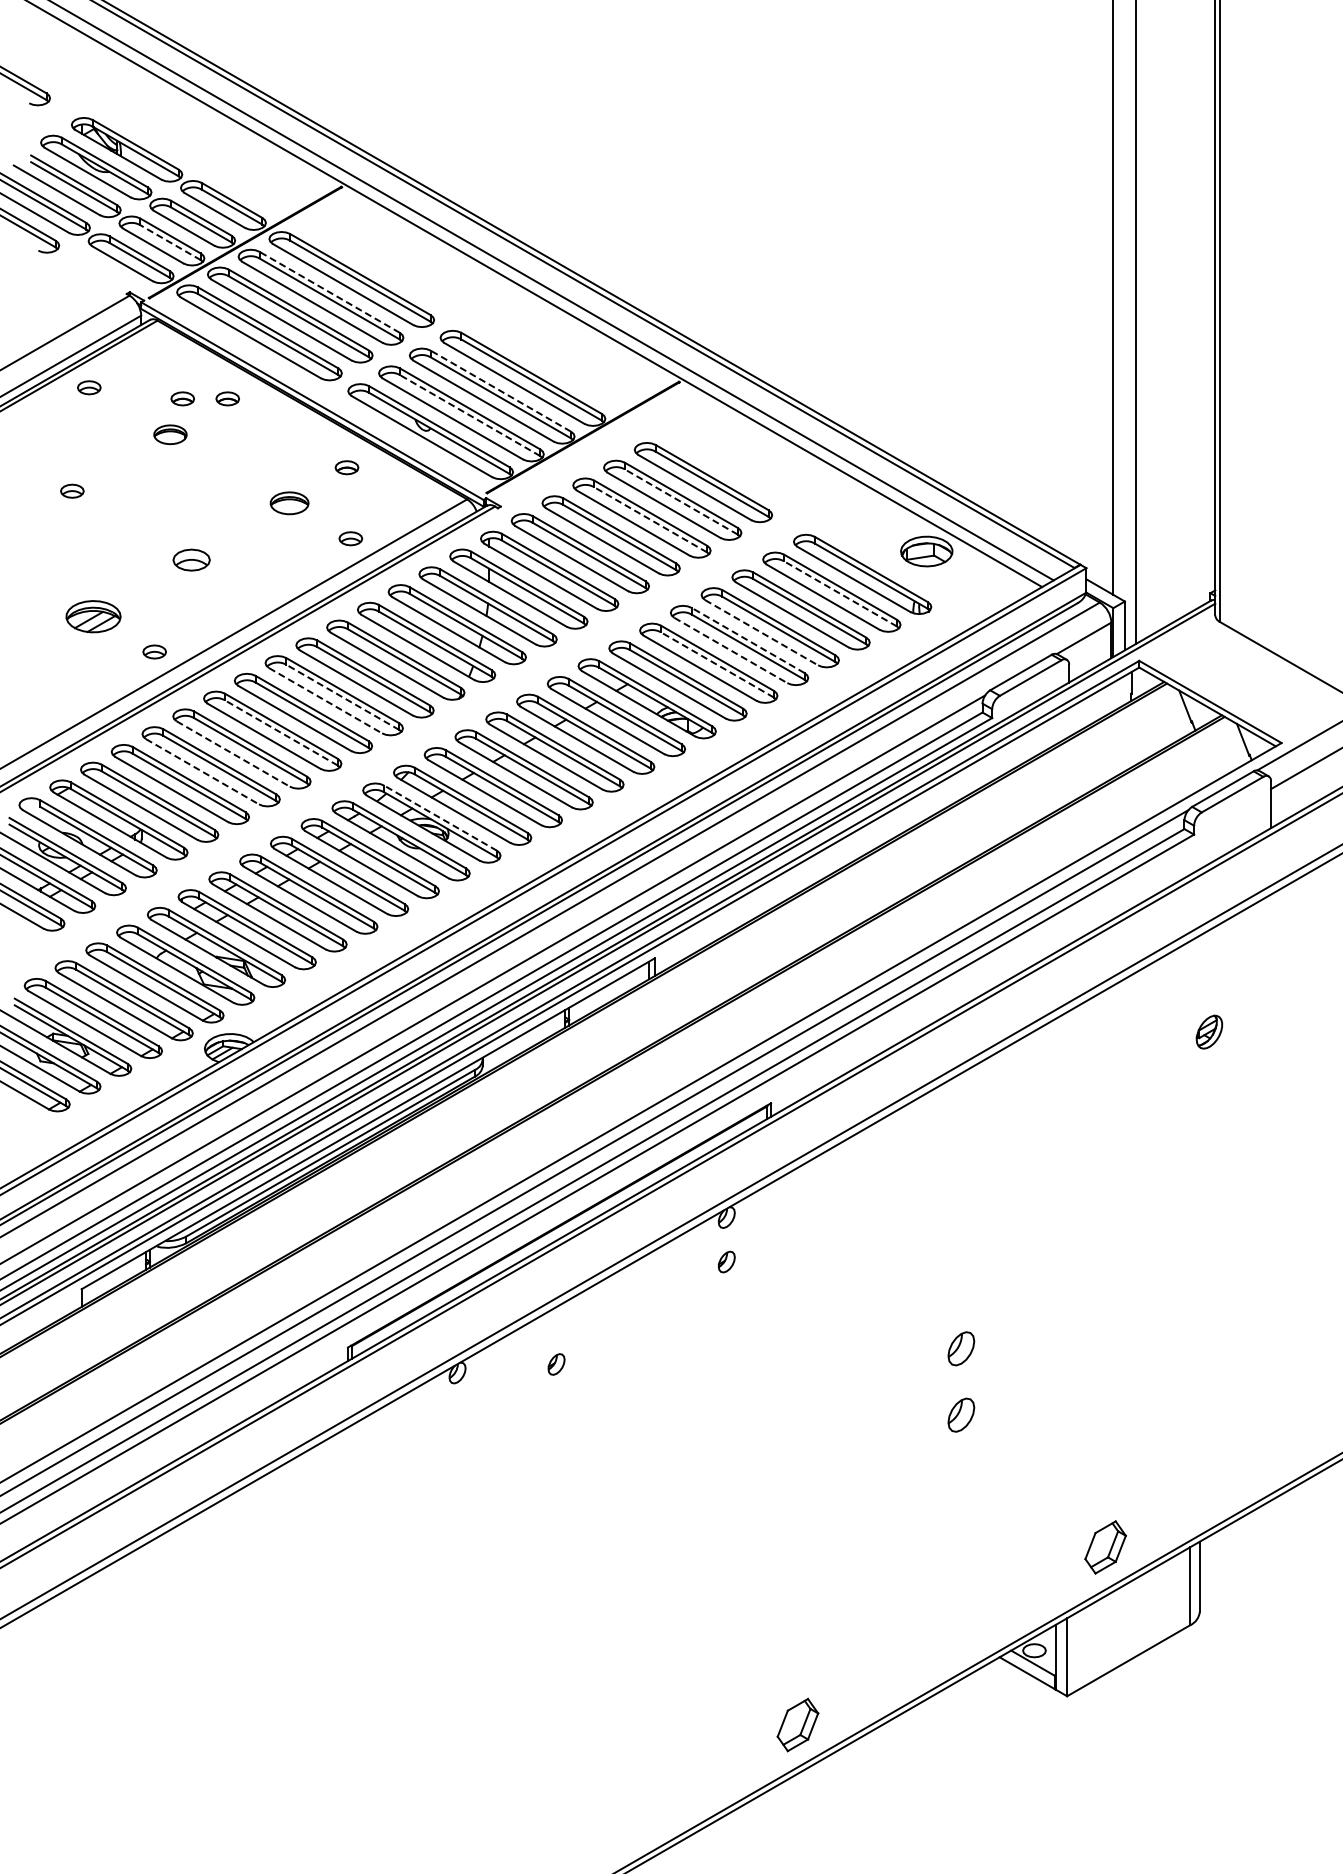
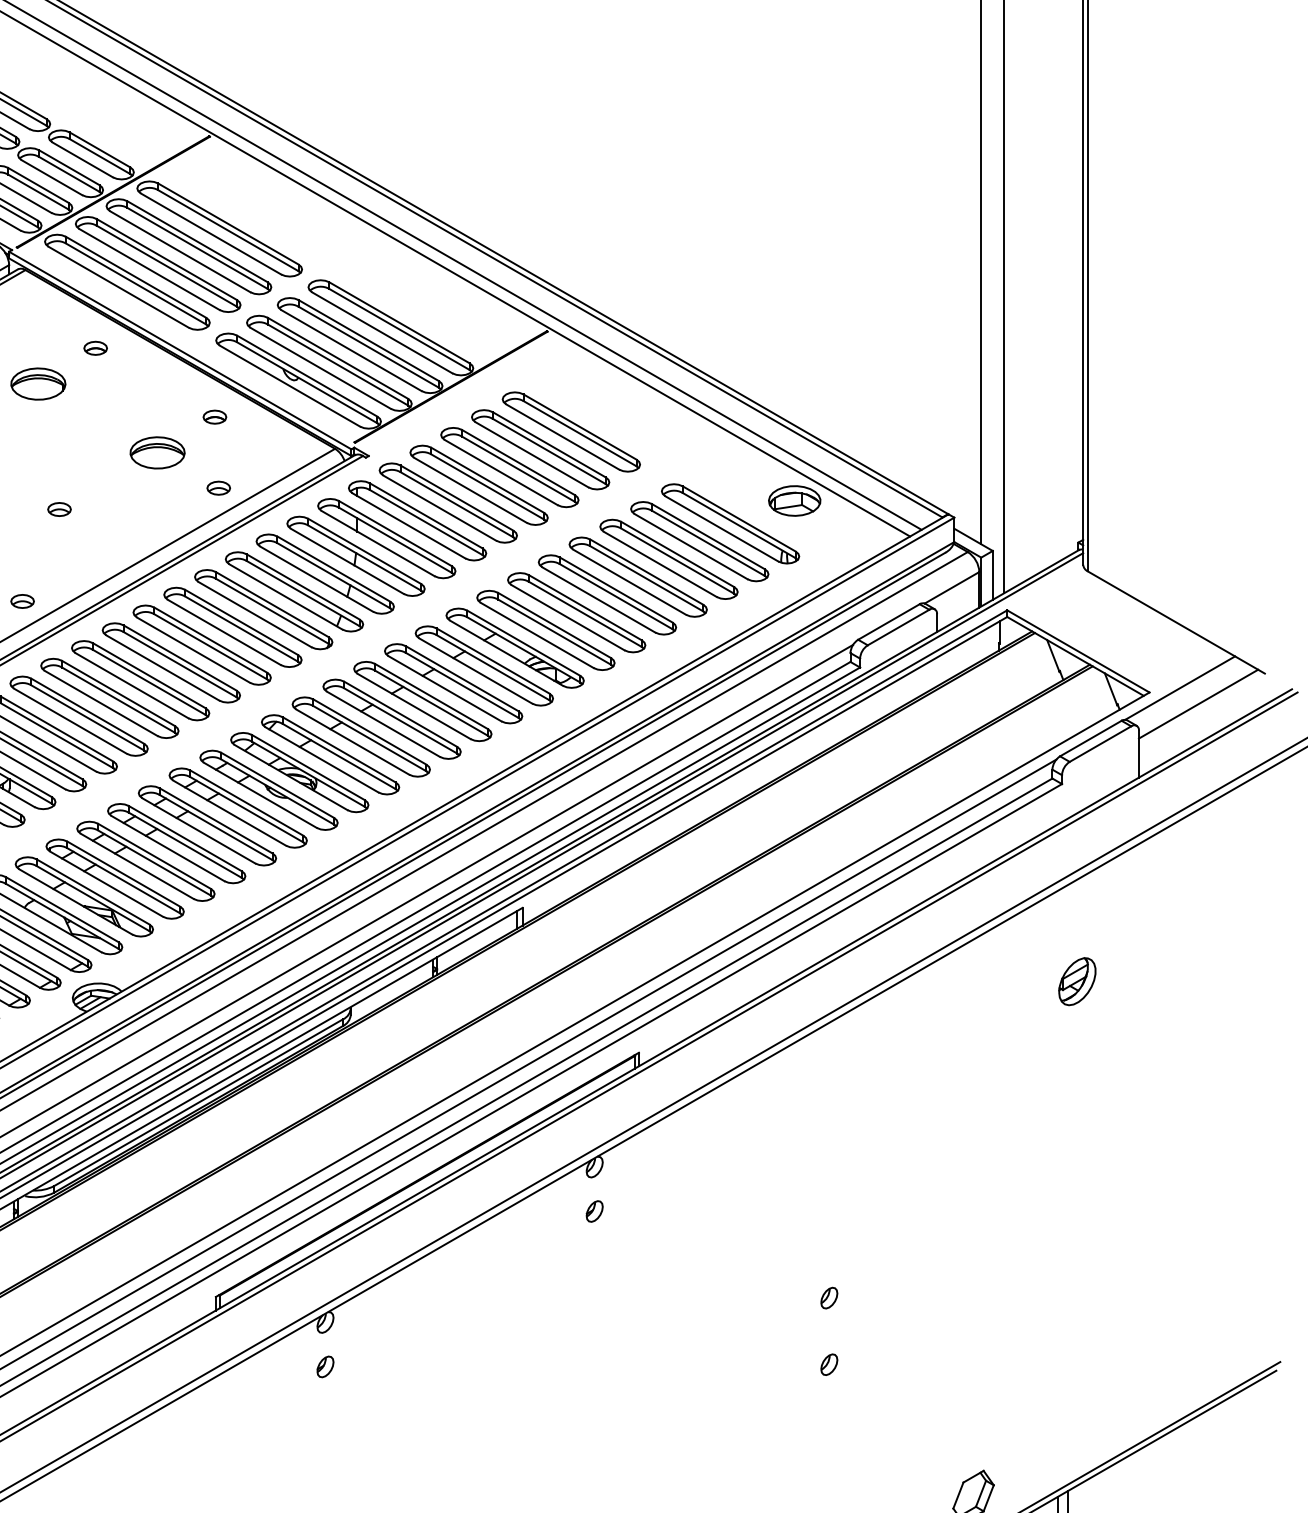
line: (170, 242) -> (38, 191), dashed -> solid
line: (329, 292) -> (197, 241), dashed -> solid
line: (500, 390) -> (368, 339), dashed -> solid
part: (182, 398) -> (50, 347), removed
line: (469, 415) -> (337, 364), dashed -> solid
part: (170, 434) -> (38, 383), size x1.67
line: (680, 501) -> (548, 450), dashed -> solid
part: (289, 502) -> (157, 451), size x1.43
line: (650, 519) -> (518, 468), dashed -> solid
part: (191, 559) -> (59, 508), size x0.62
line: (840, 593) -> (708, 542), dashed -> solid
line: (762, 632) -> (630, 581), dashed -> solid
line: (747, 640) -> (615, 589), dashed -> solid
line: (731, 650) -> (599, 599), dashed -> solid
line: (716, 664) -> (584, 613), dashed -> solid
line: (342, 697) -> (210, 646), dashed -> solid
line: (326, 700) -> (194, 649), dashed -> solid
line: (280, 732) -> (148, 681), dashed -> solid
line: (233, 754) -> (101, 703), dashed -> solid
line: (202, 772) -> (70, 721), dashed -> solid
line: (440, 817) -> (308, 766), dashed -> solid
part: (1209, 1031) -> (1077, 980), size x1.43
part: (961, 1348) -> (829, 1297), size x0.62
part: (556, 1364) -> (325, 1366), moved
part: (961, 1415) -> (829, 1364), size x0.62

